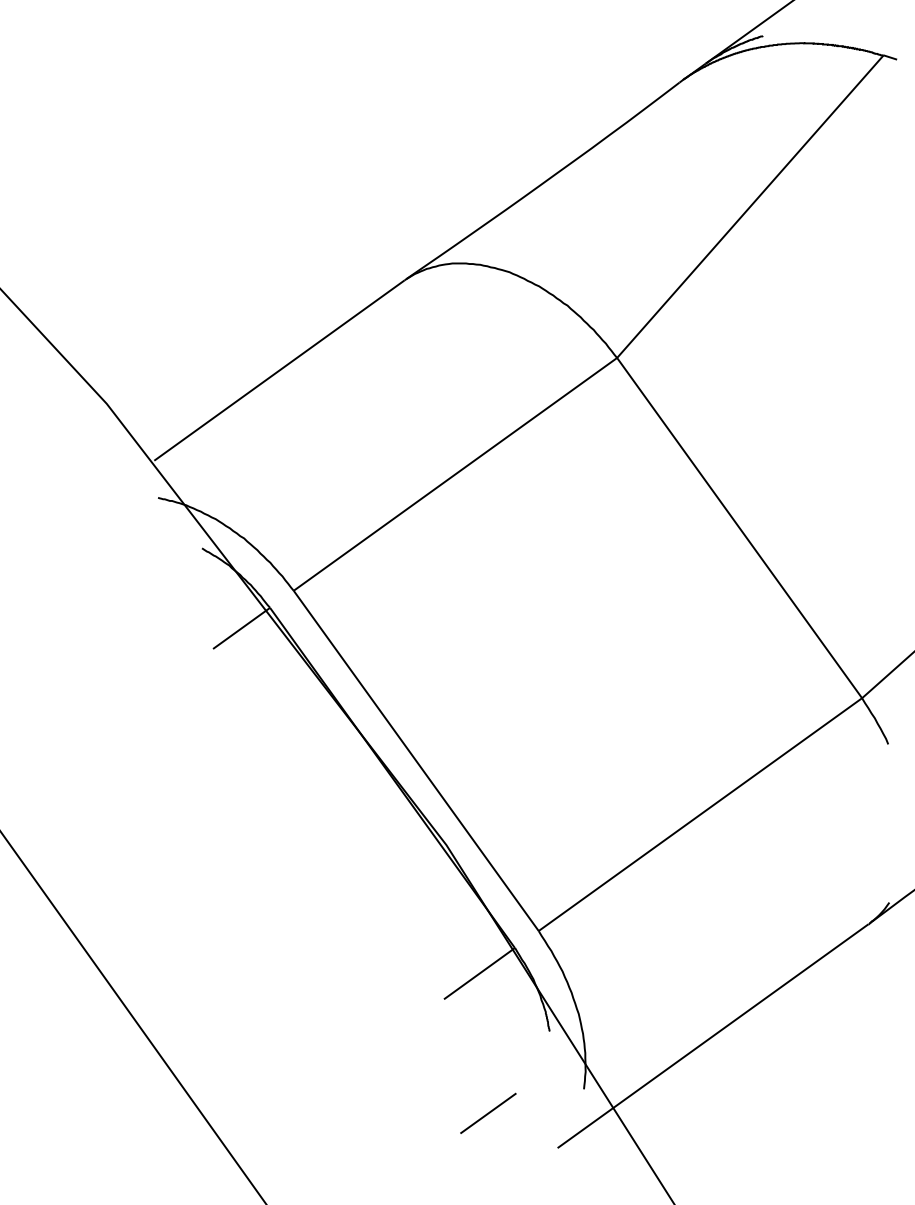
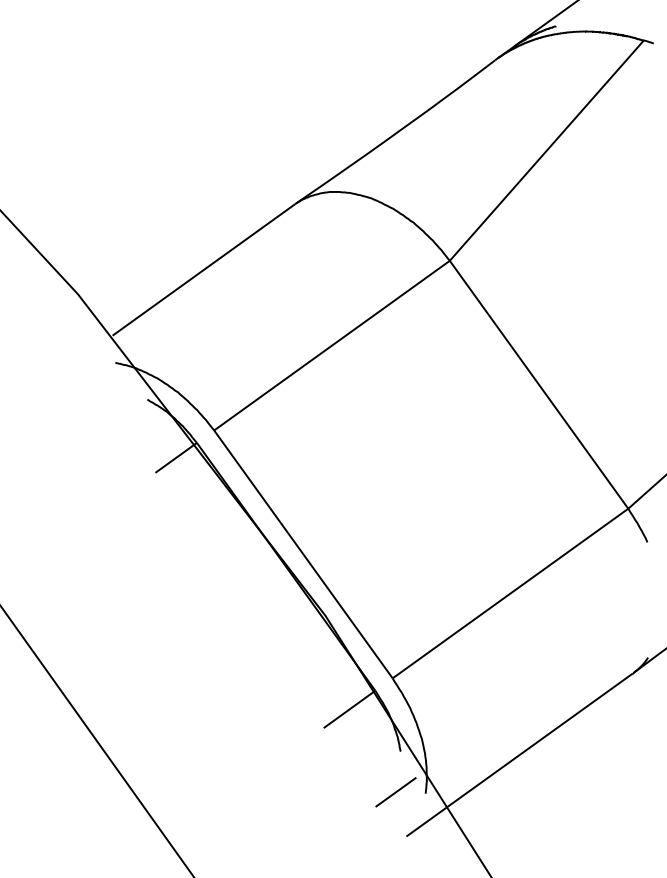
line: (487, 1113) -> (395, 792), moved

